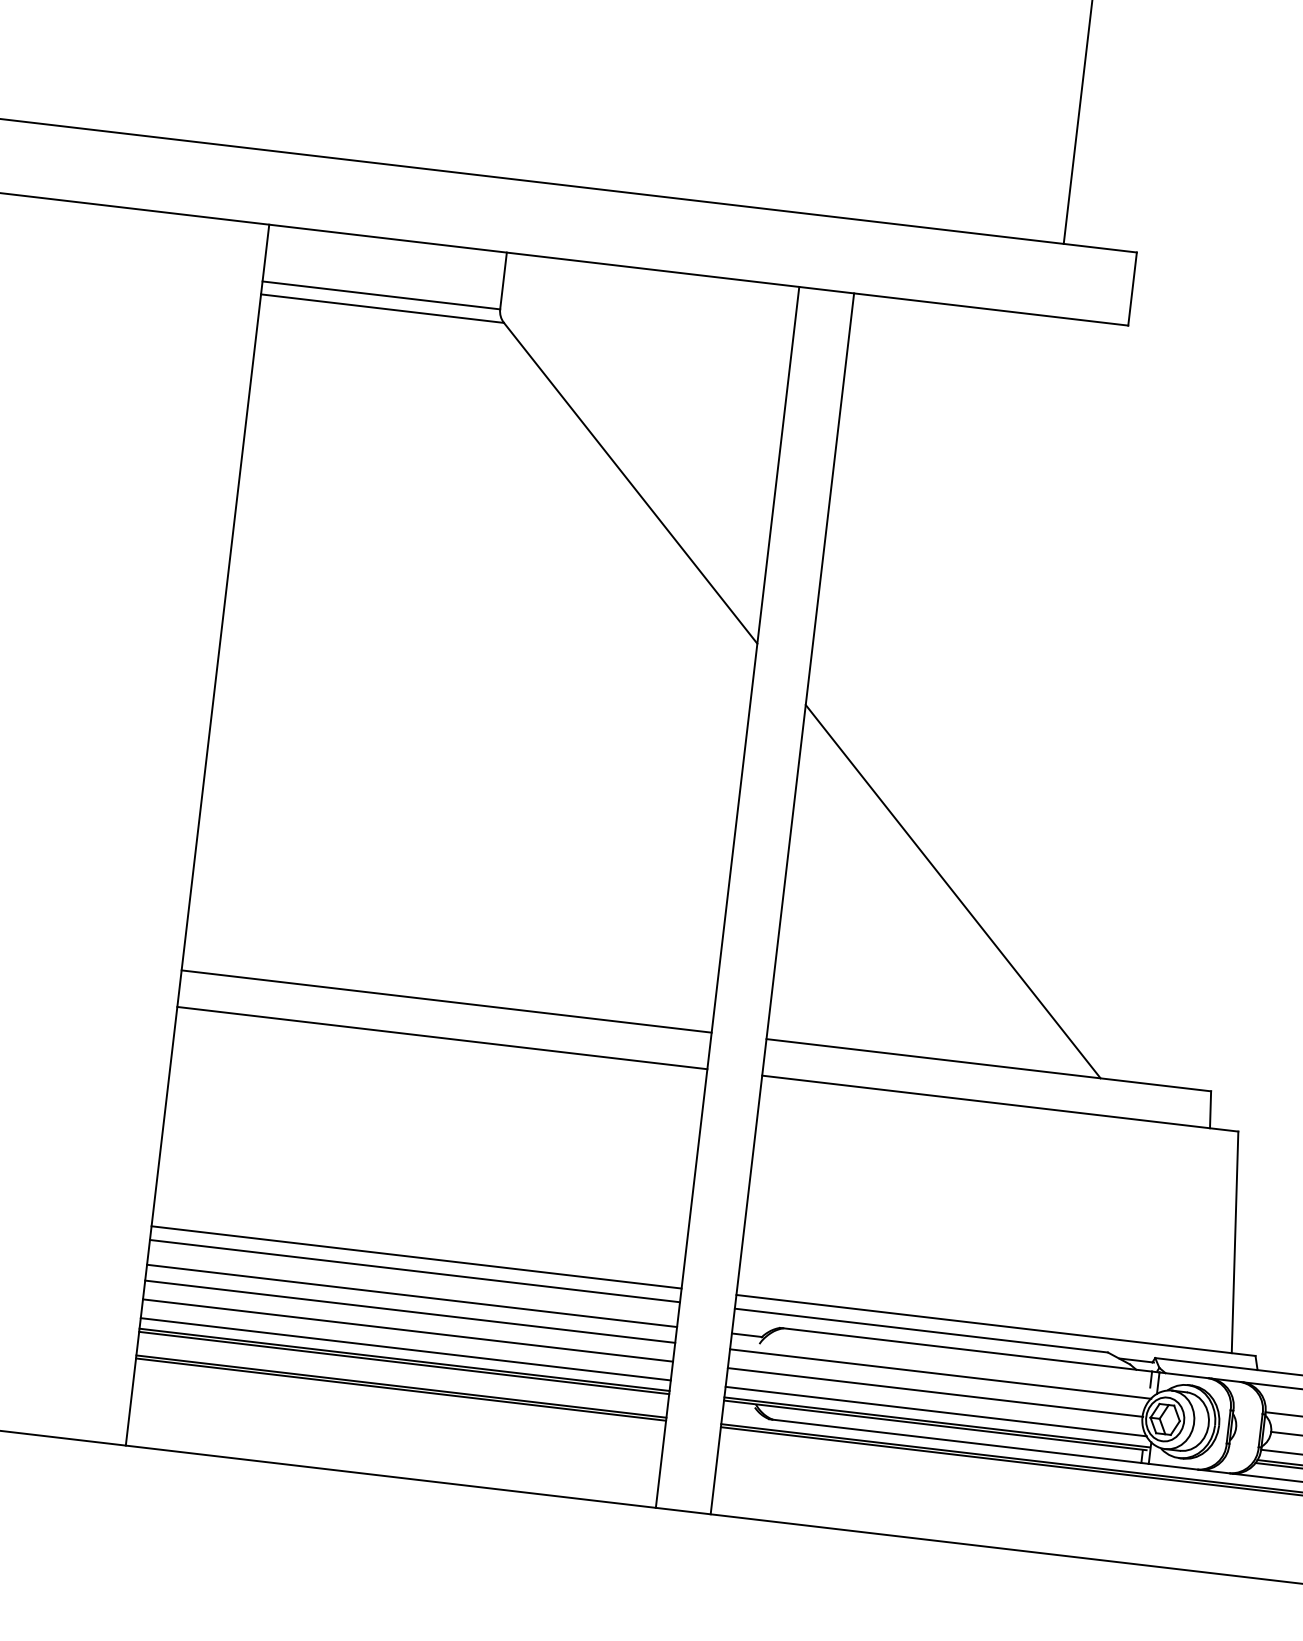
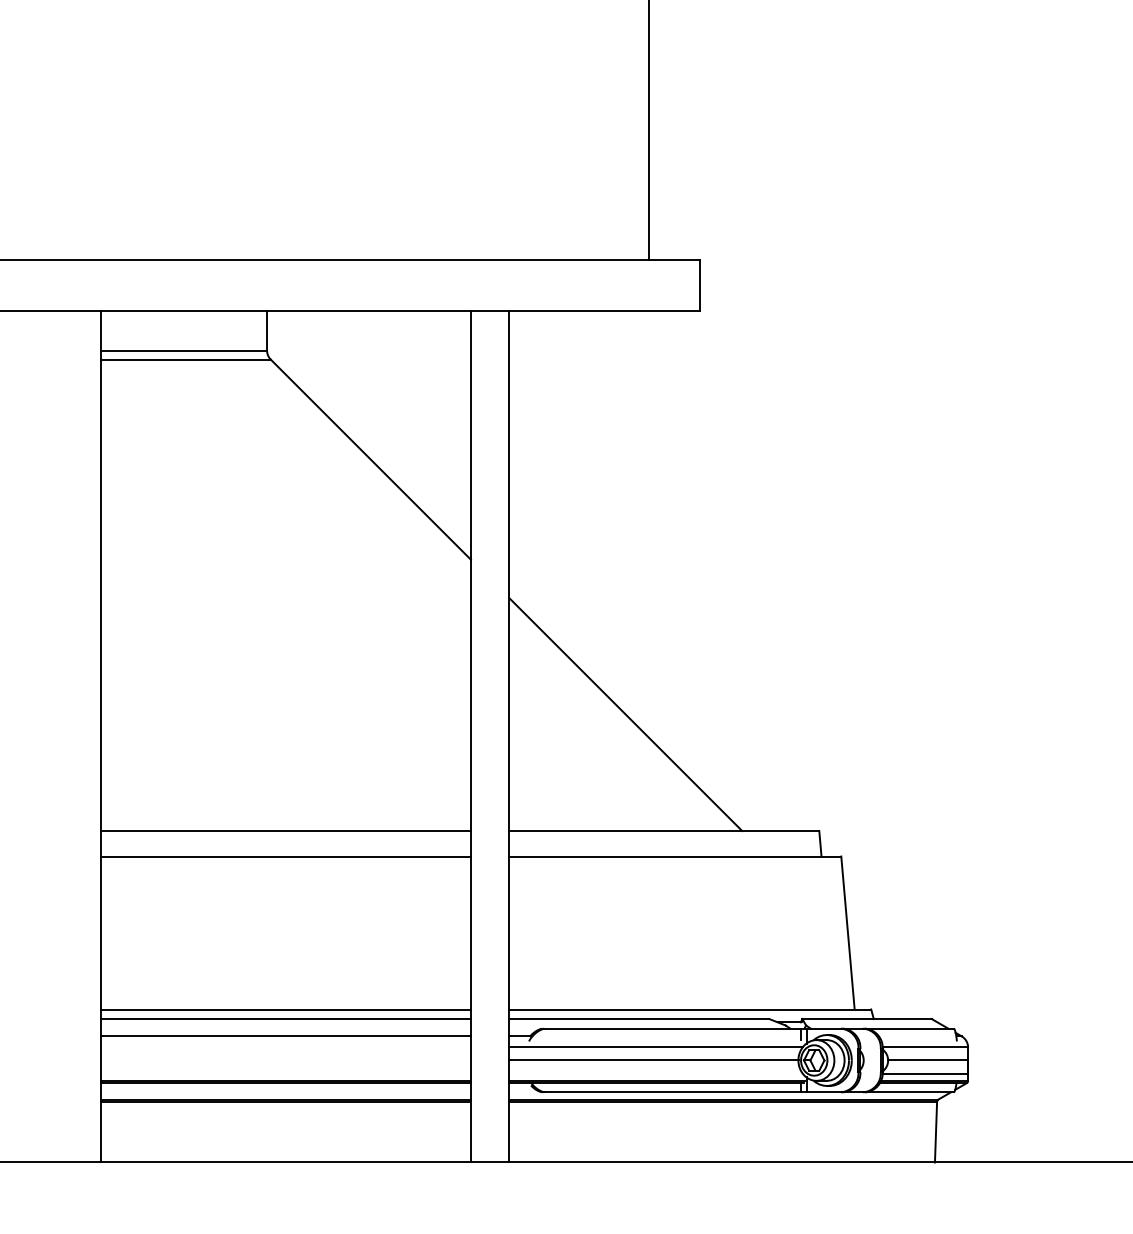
line: (409, 1311) -> (285, 1047), removed
line: (407, 1330) -> (285, 1060), removed
line: (404, 1349) -> (285, 1073), removed
line: (936, 1411) -> (656, 1073), removed

